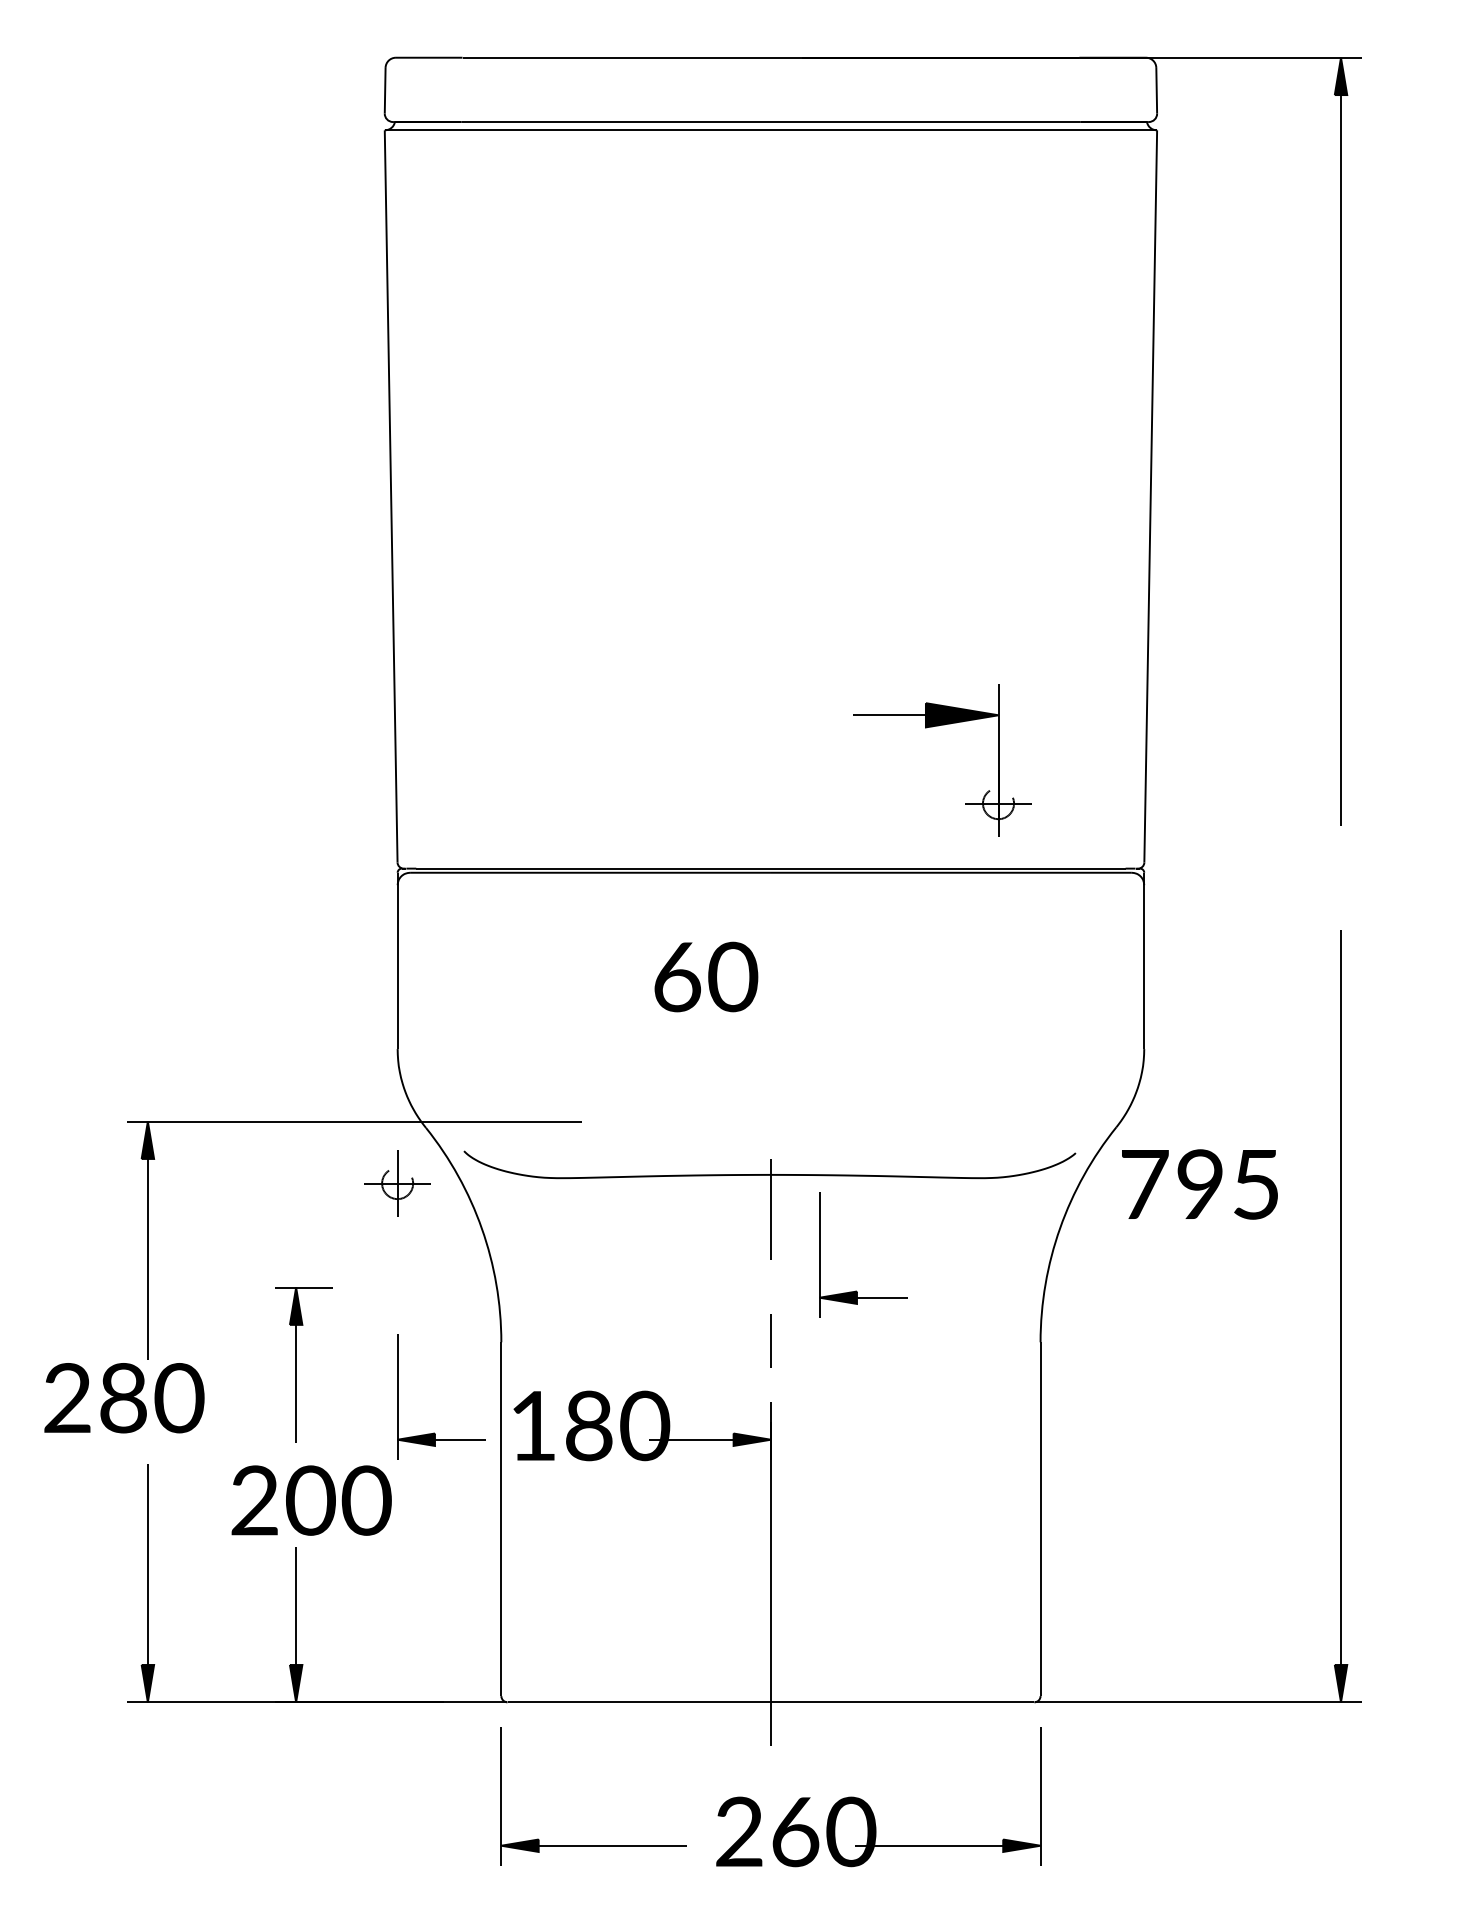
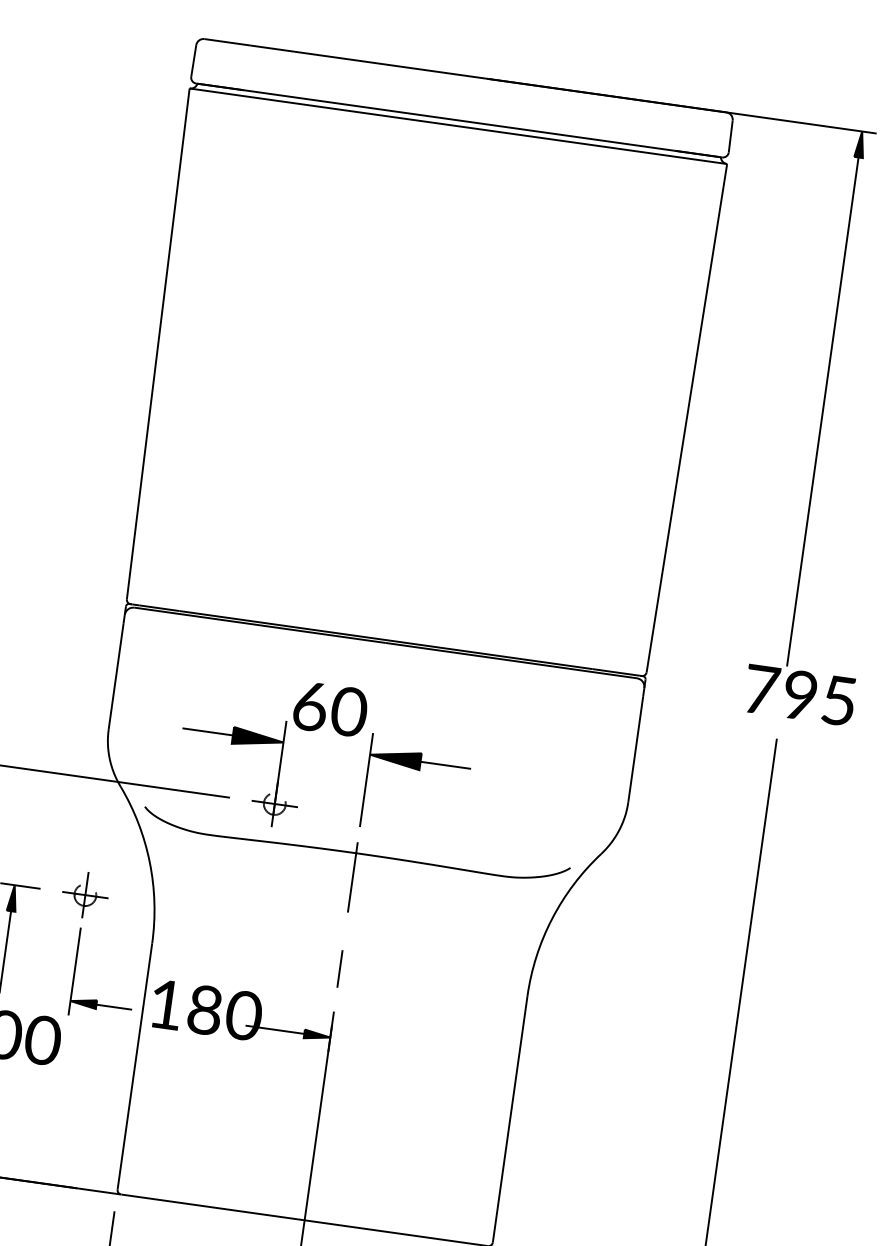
part: (938, 726) -> (240, 744), moved
part: (842, 1046) -> (418, 770), added
part: (397, 1183) -> (85, 895), moved
text: (1199, 1184) -> (799, 695), moved
part: (856, 1290) -> (404, 942), removed

